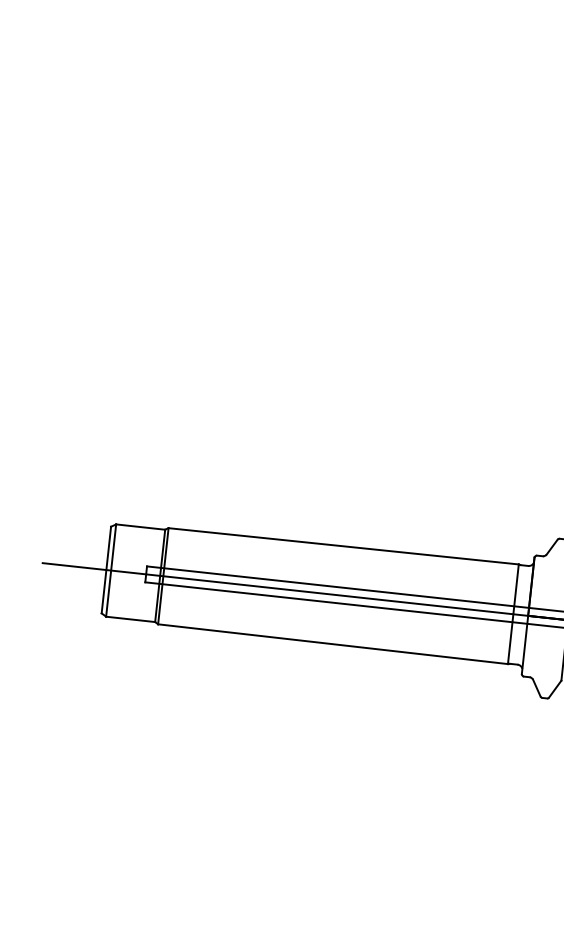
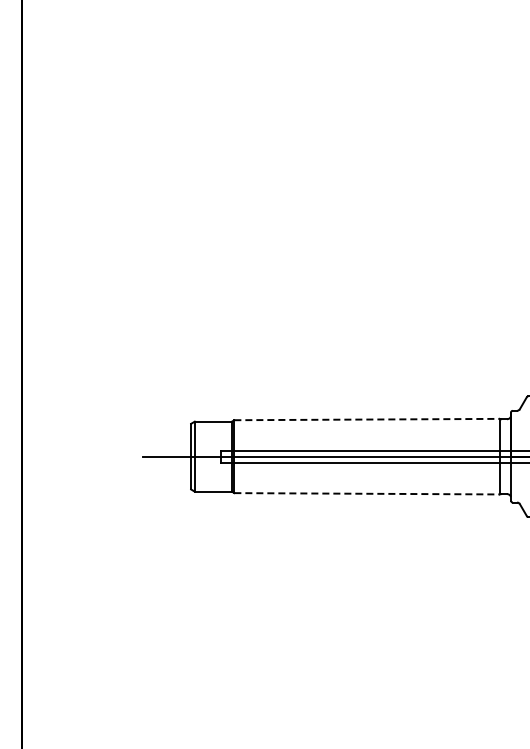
line: (344, 546) -> (367, 419), solid -> dashed
line: (333, 643) -> (367, 493), solid -> dashed

